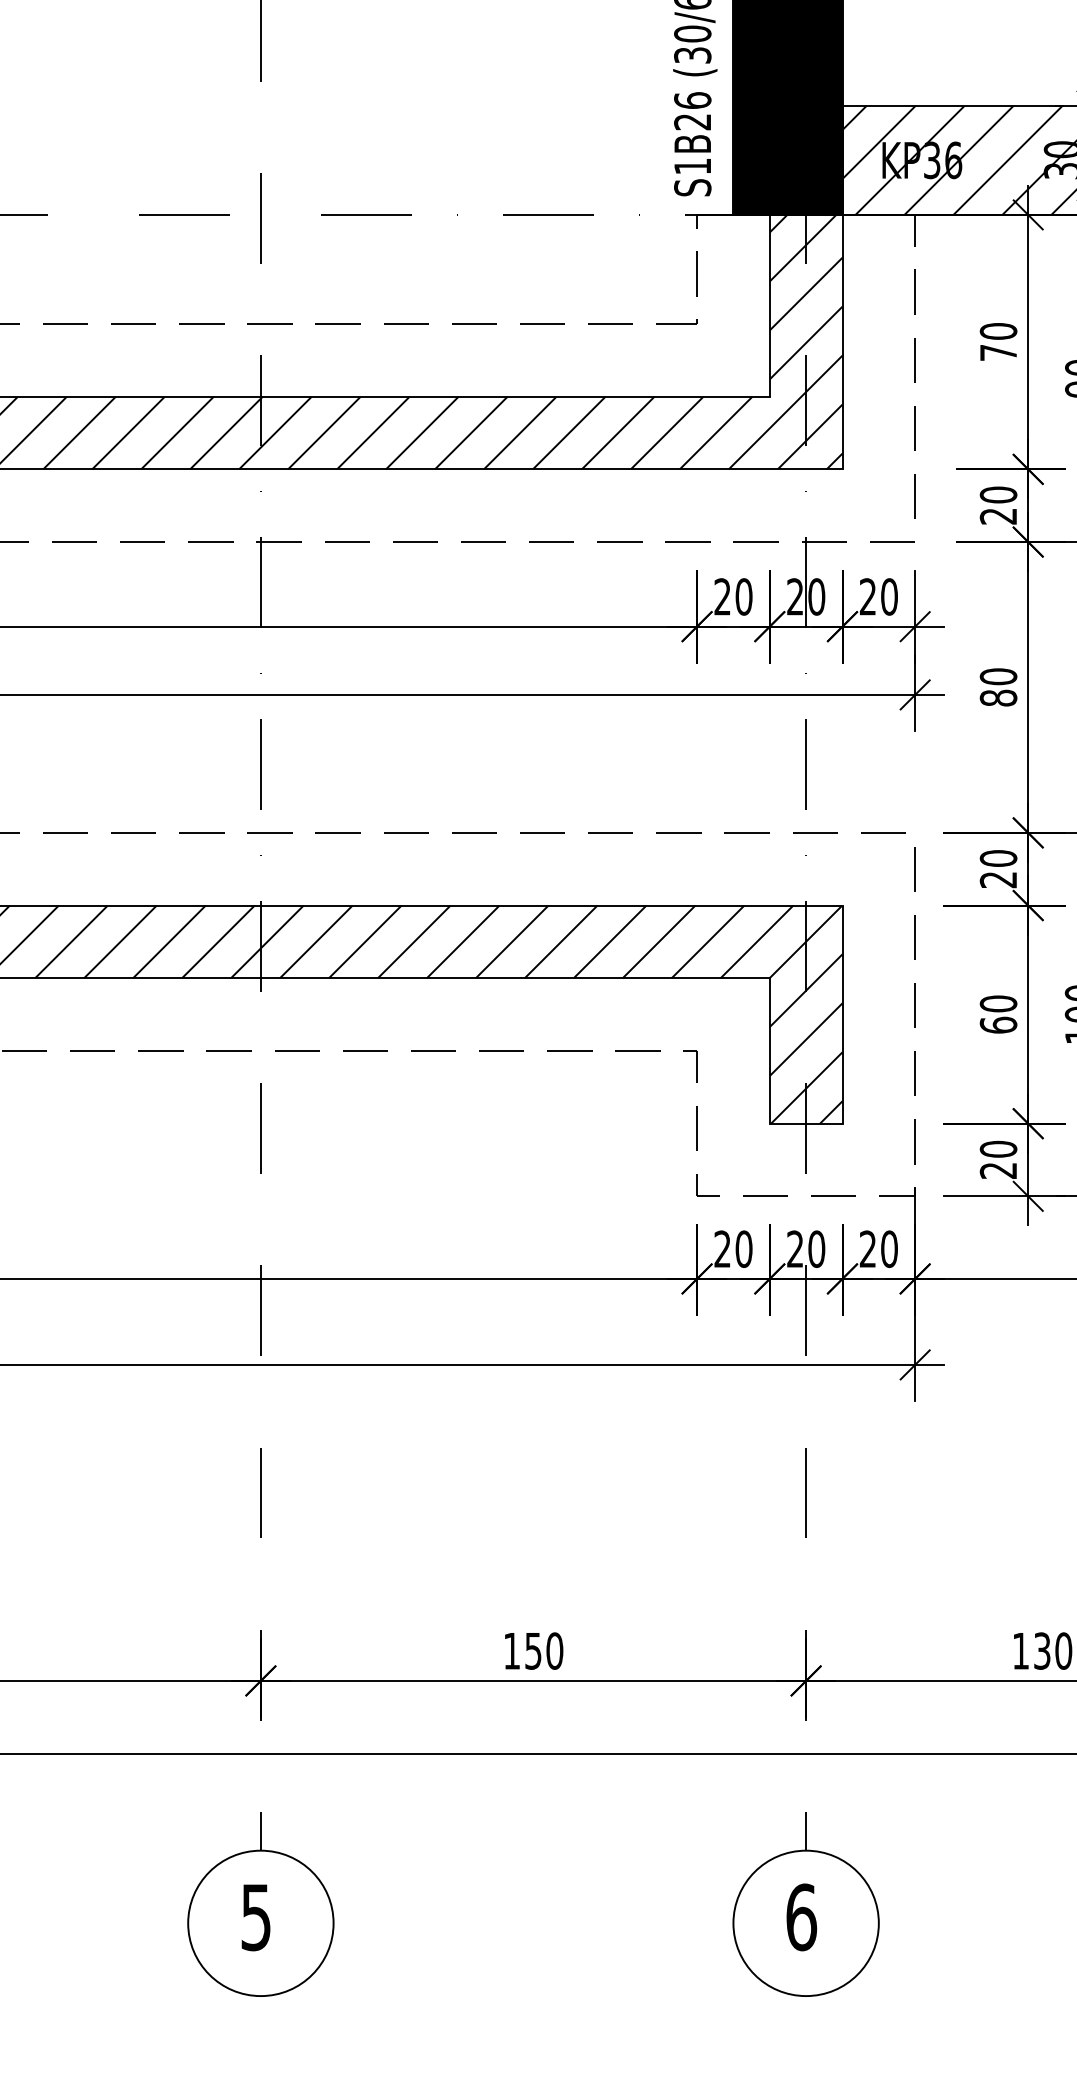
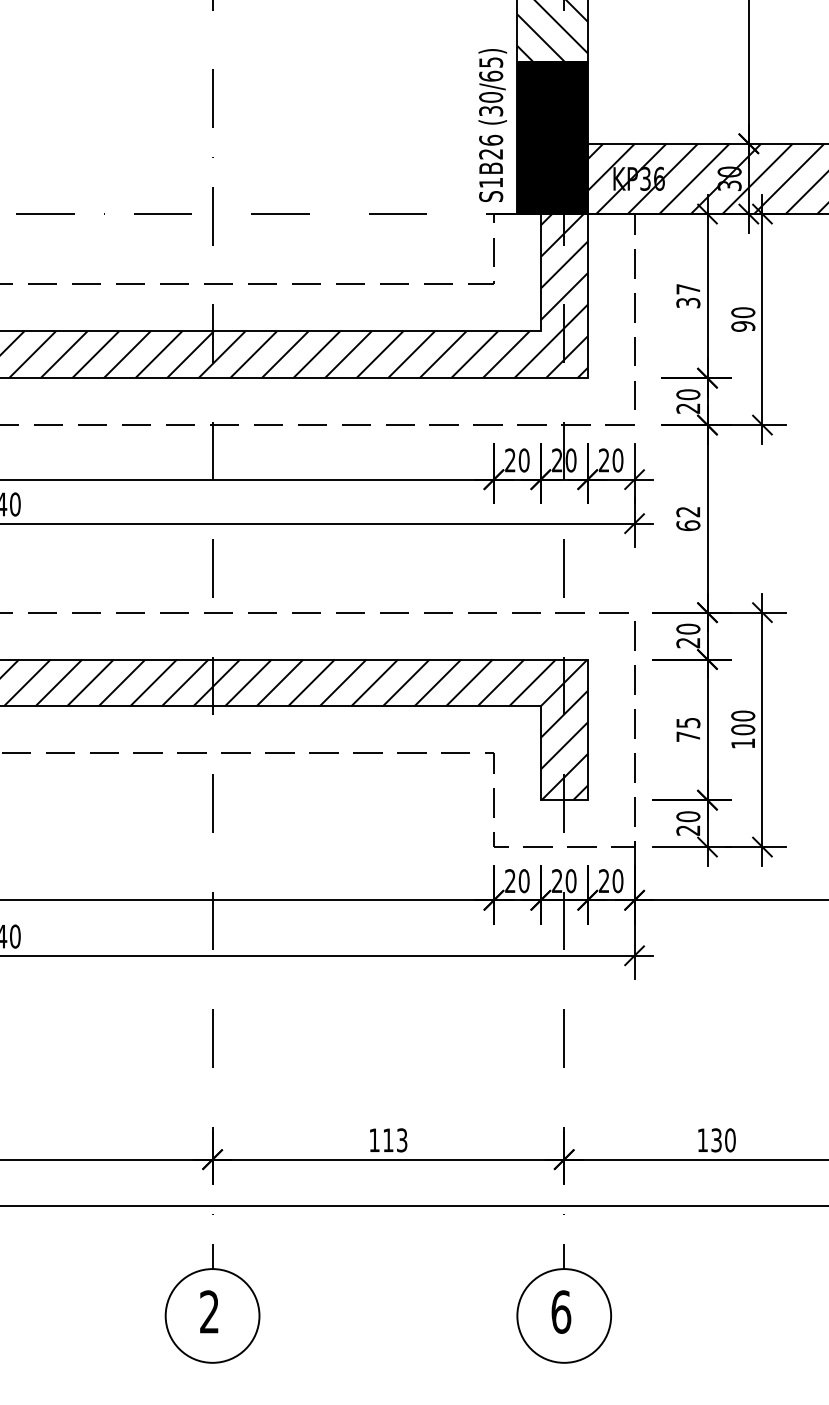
text: (998, 341) -> (688, 295), 70 -> 37
text: (998, 686) -> (688, 518), 80 -> 62
text: (998, 1014) -> (688, 729), 60 -> 75
text: (544, 1651) -> (395, 1140), 150 -> 113
text: (256, 1916) -> (209, 1311), 5 -> 2

